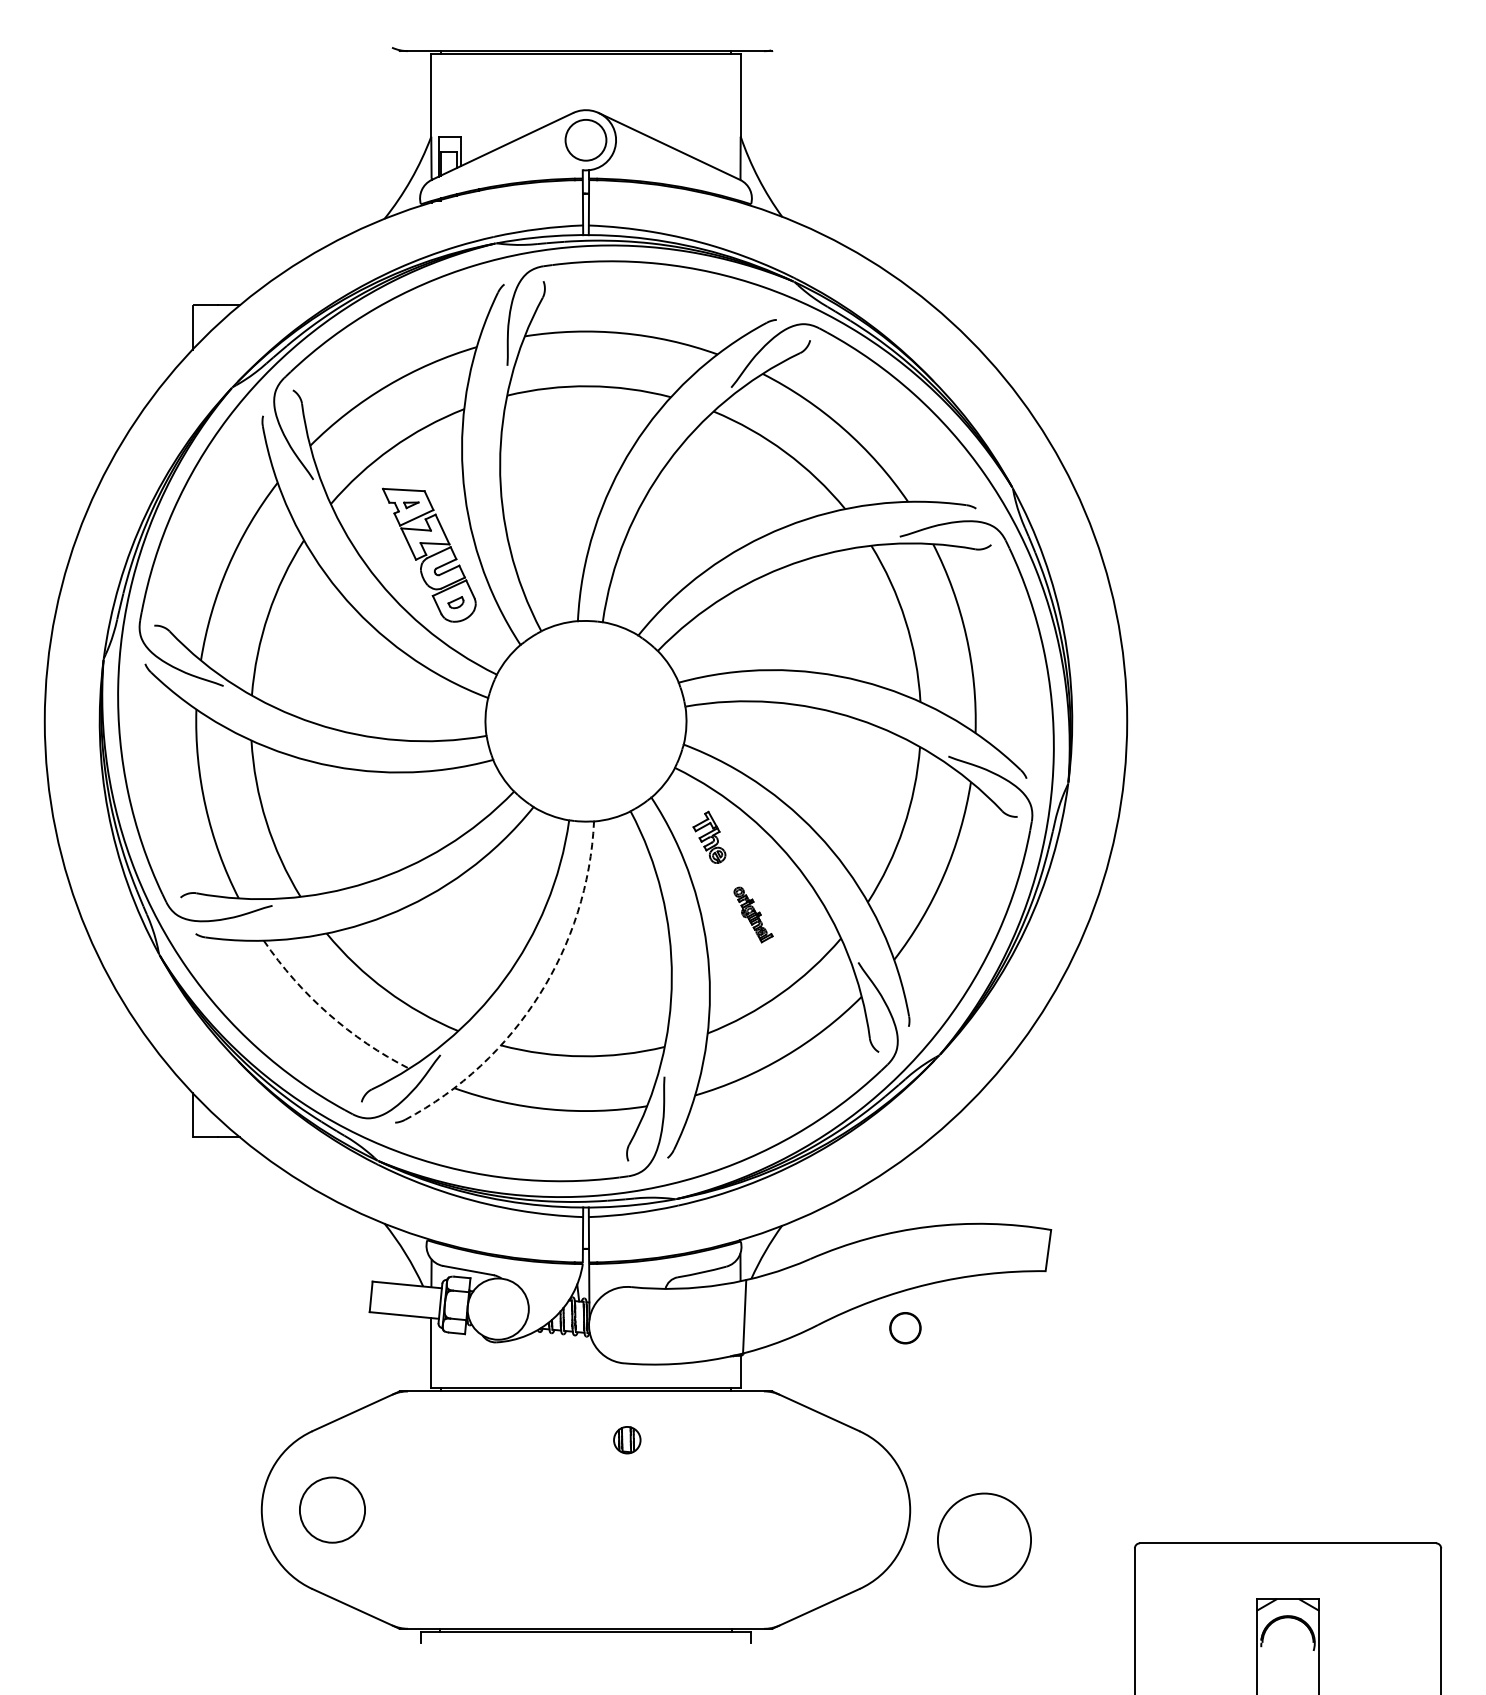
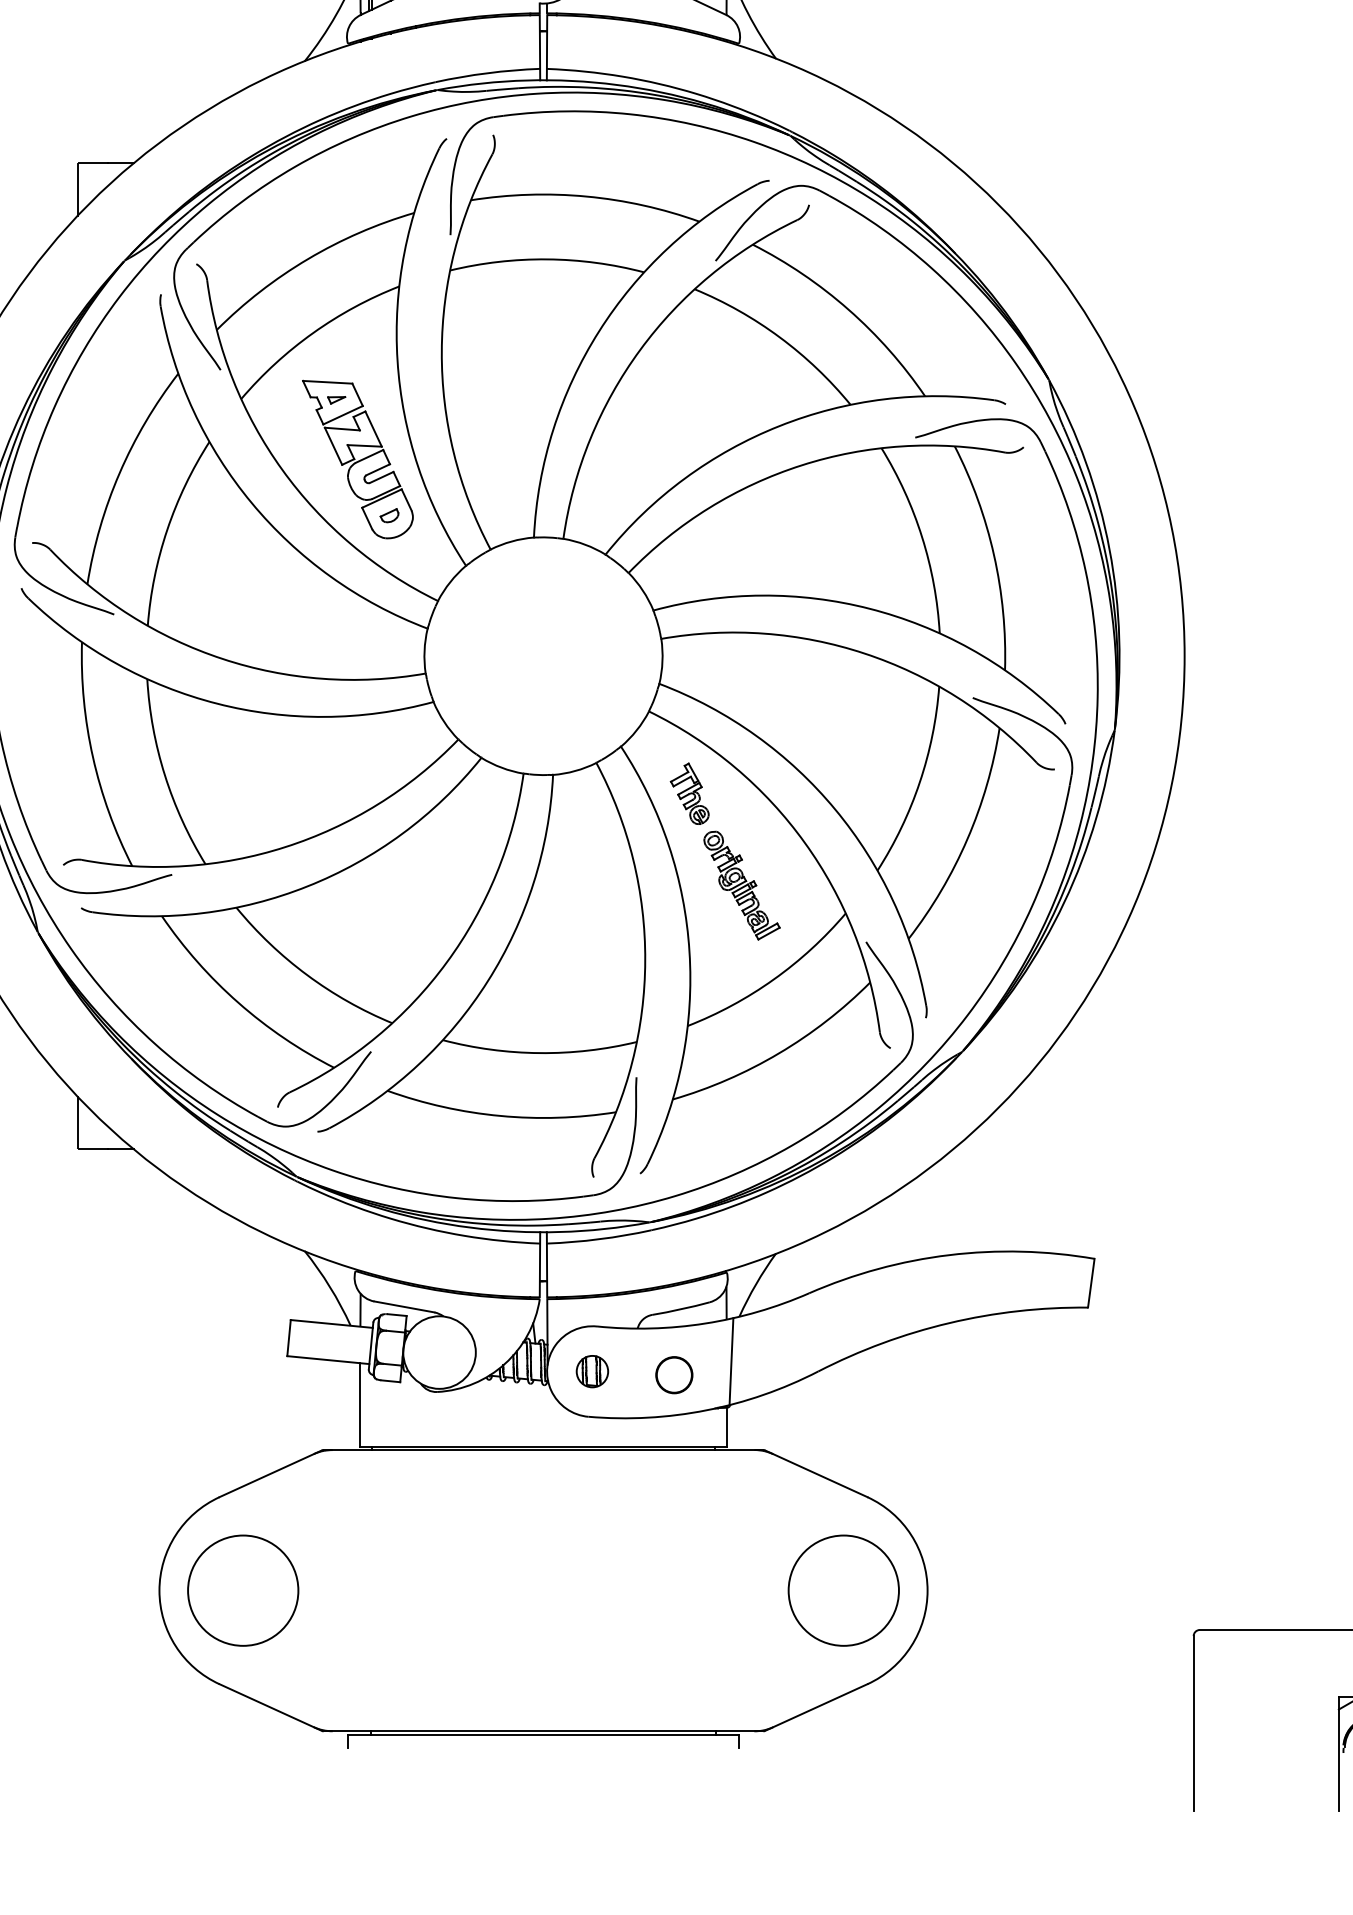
part: (753, 914) -> (741, 885), size x1.67
arc: (539, 995) -> (488, 981), dashed -> solid
arc: (328, 1013) -> (238, 1002), dashed -> solid
circle: (905, 1328) -> (674, 1375), moved
part: (627, 1440) -> (592, 1371), moved
circle: (332, 1509) -> (243, 1589), size x1.43
circle: (984, 1539) -> (843, 1589), moved

